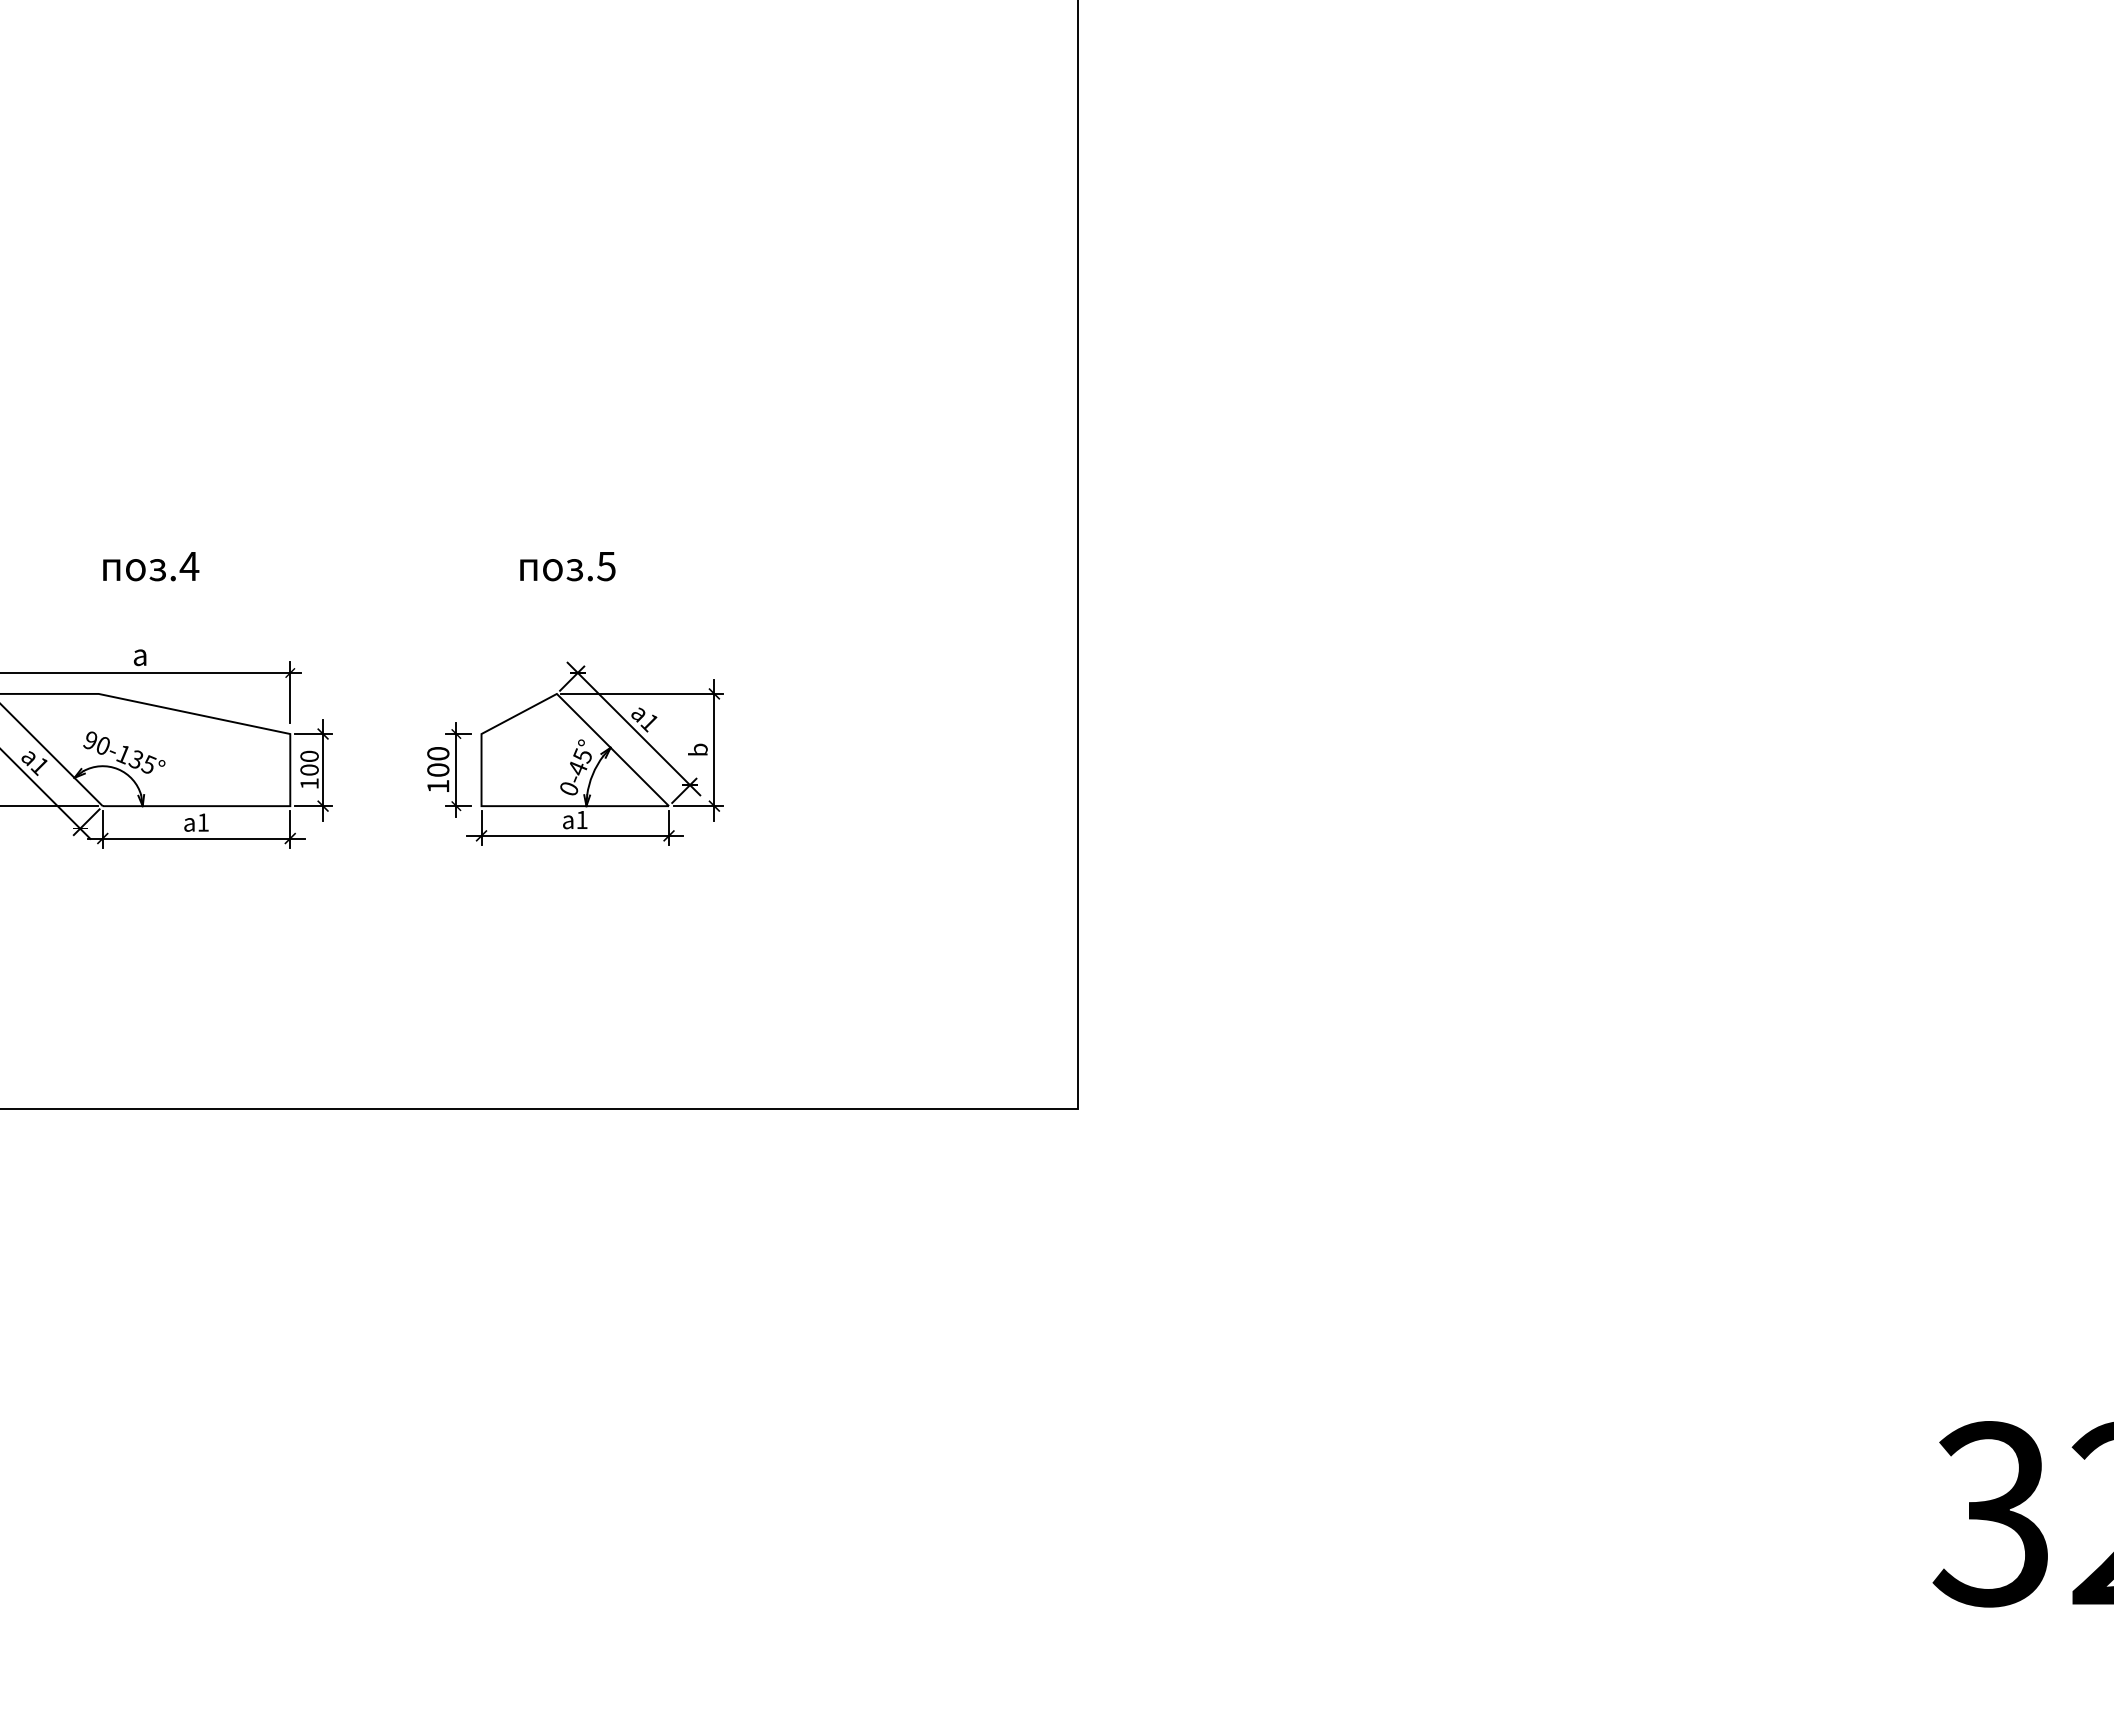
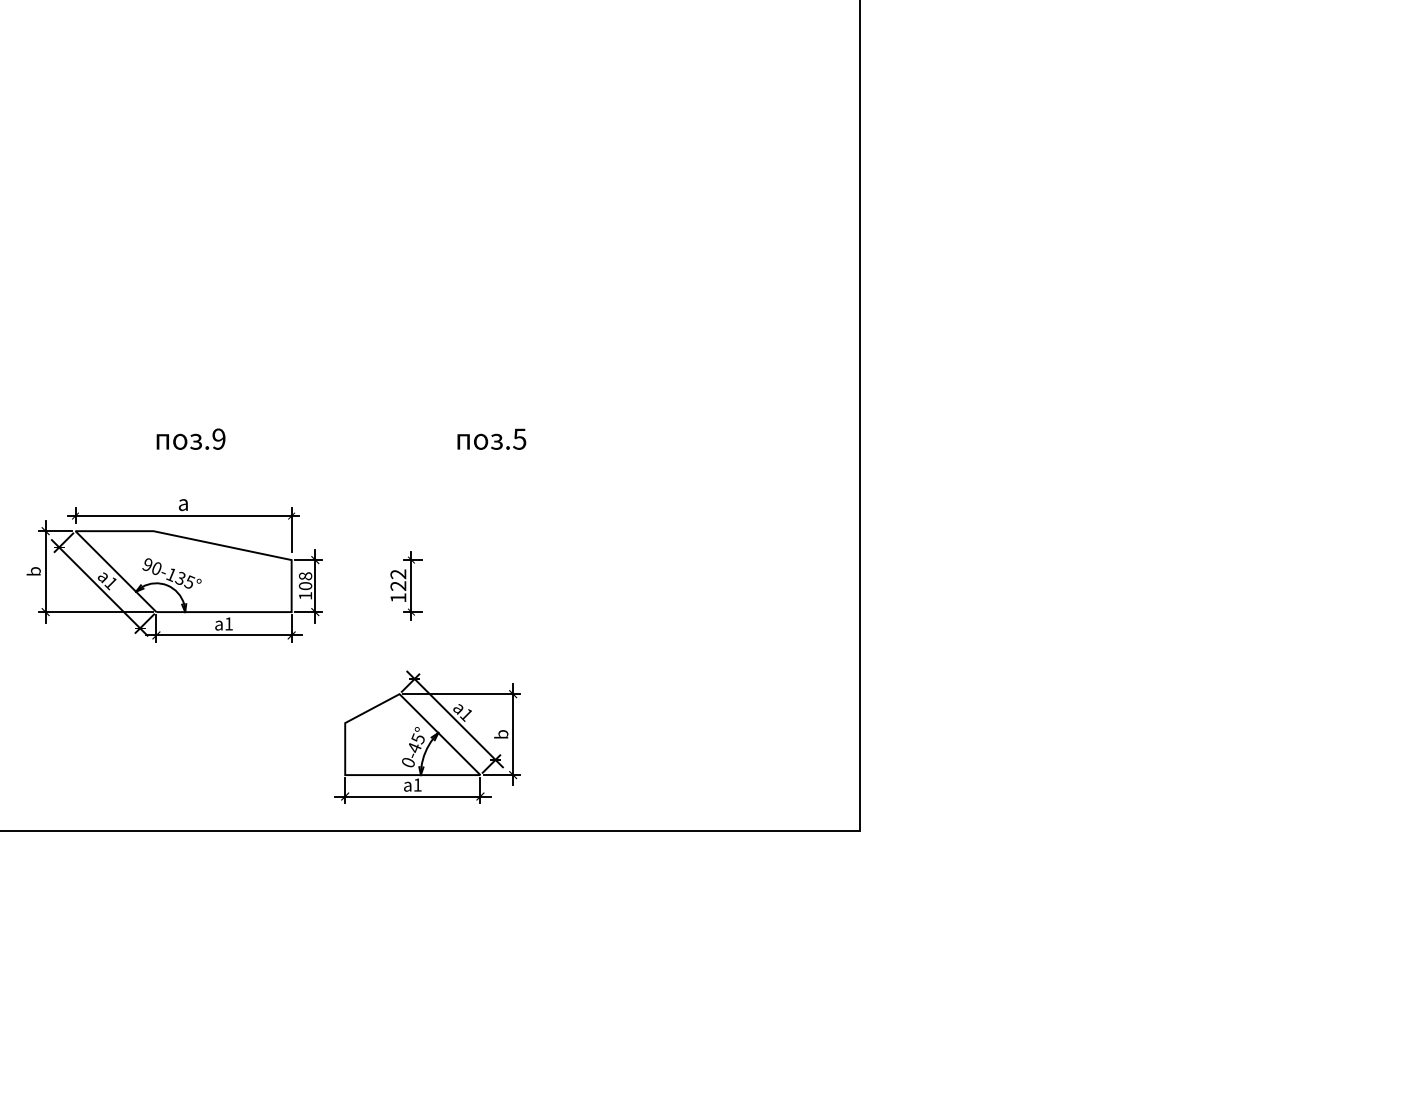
text: (189, 566) -> (218, 439), .4 -> .9
part: (594, 753) -> (426, 737), moved
text: (309, 756) -> (305, 576), 100 -> 108
text: (438, 761) -> (398, 579), 100 -> 122

